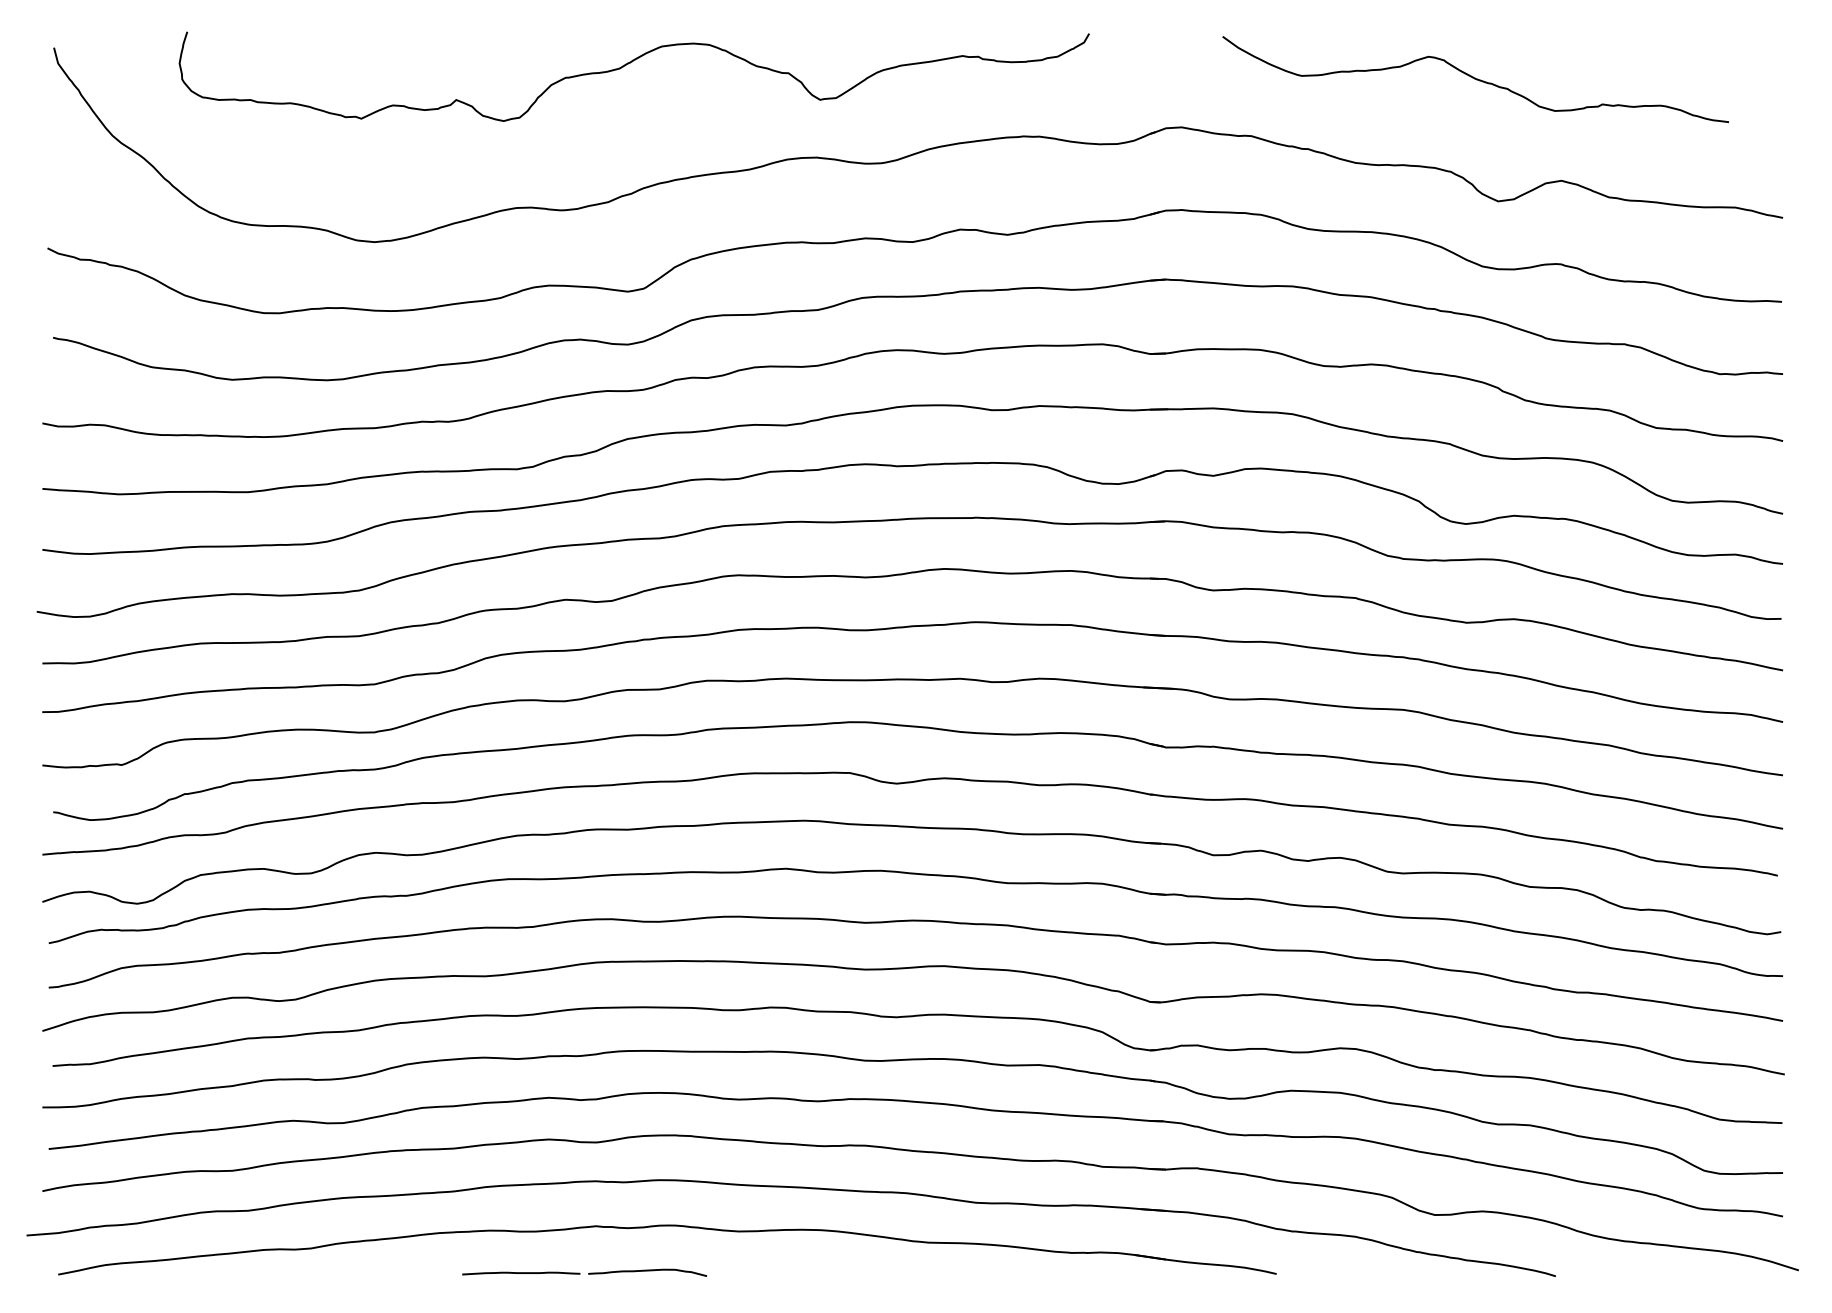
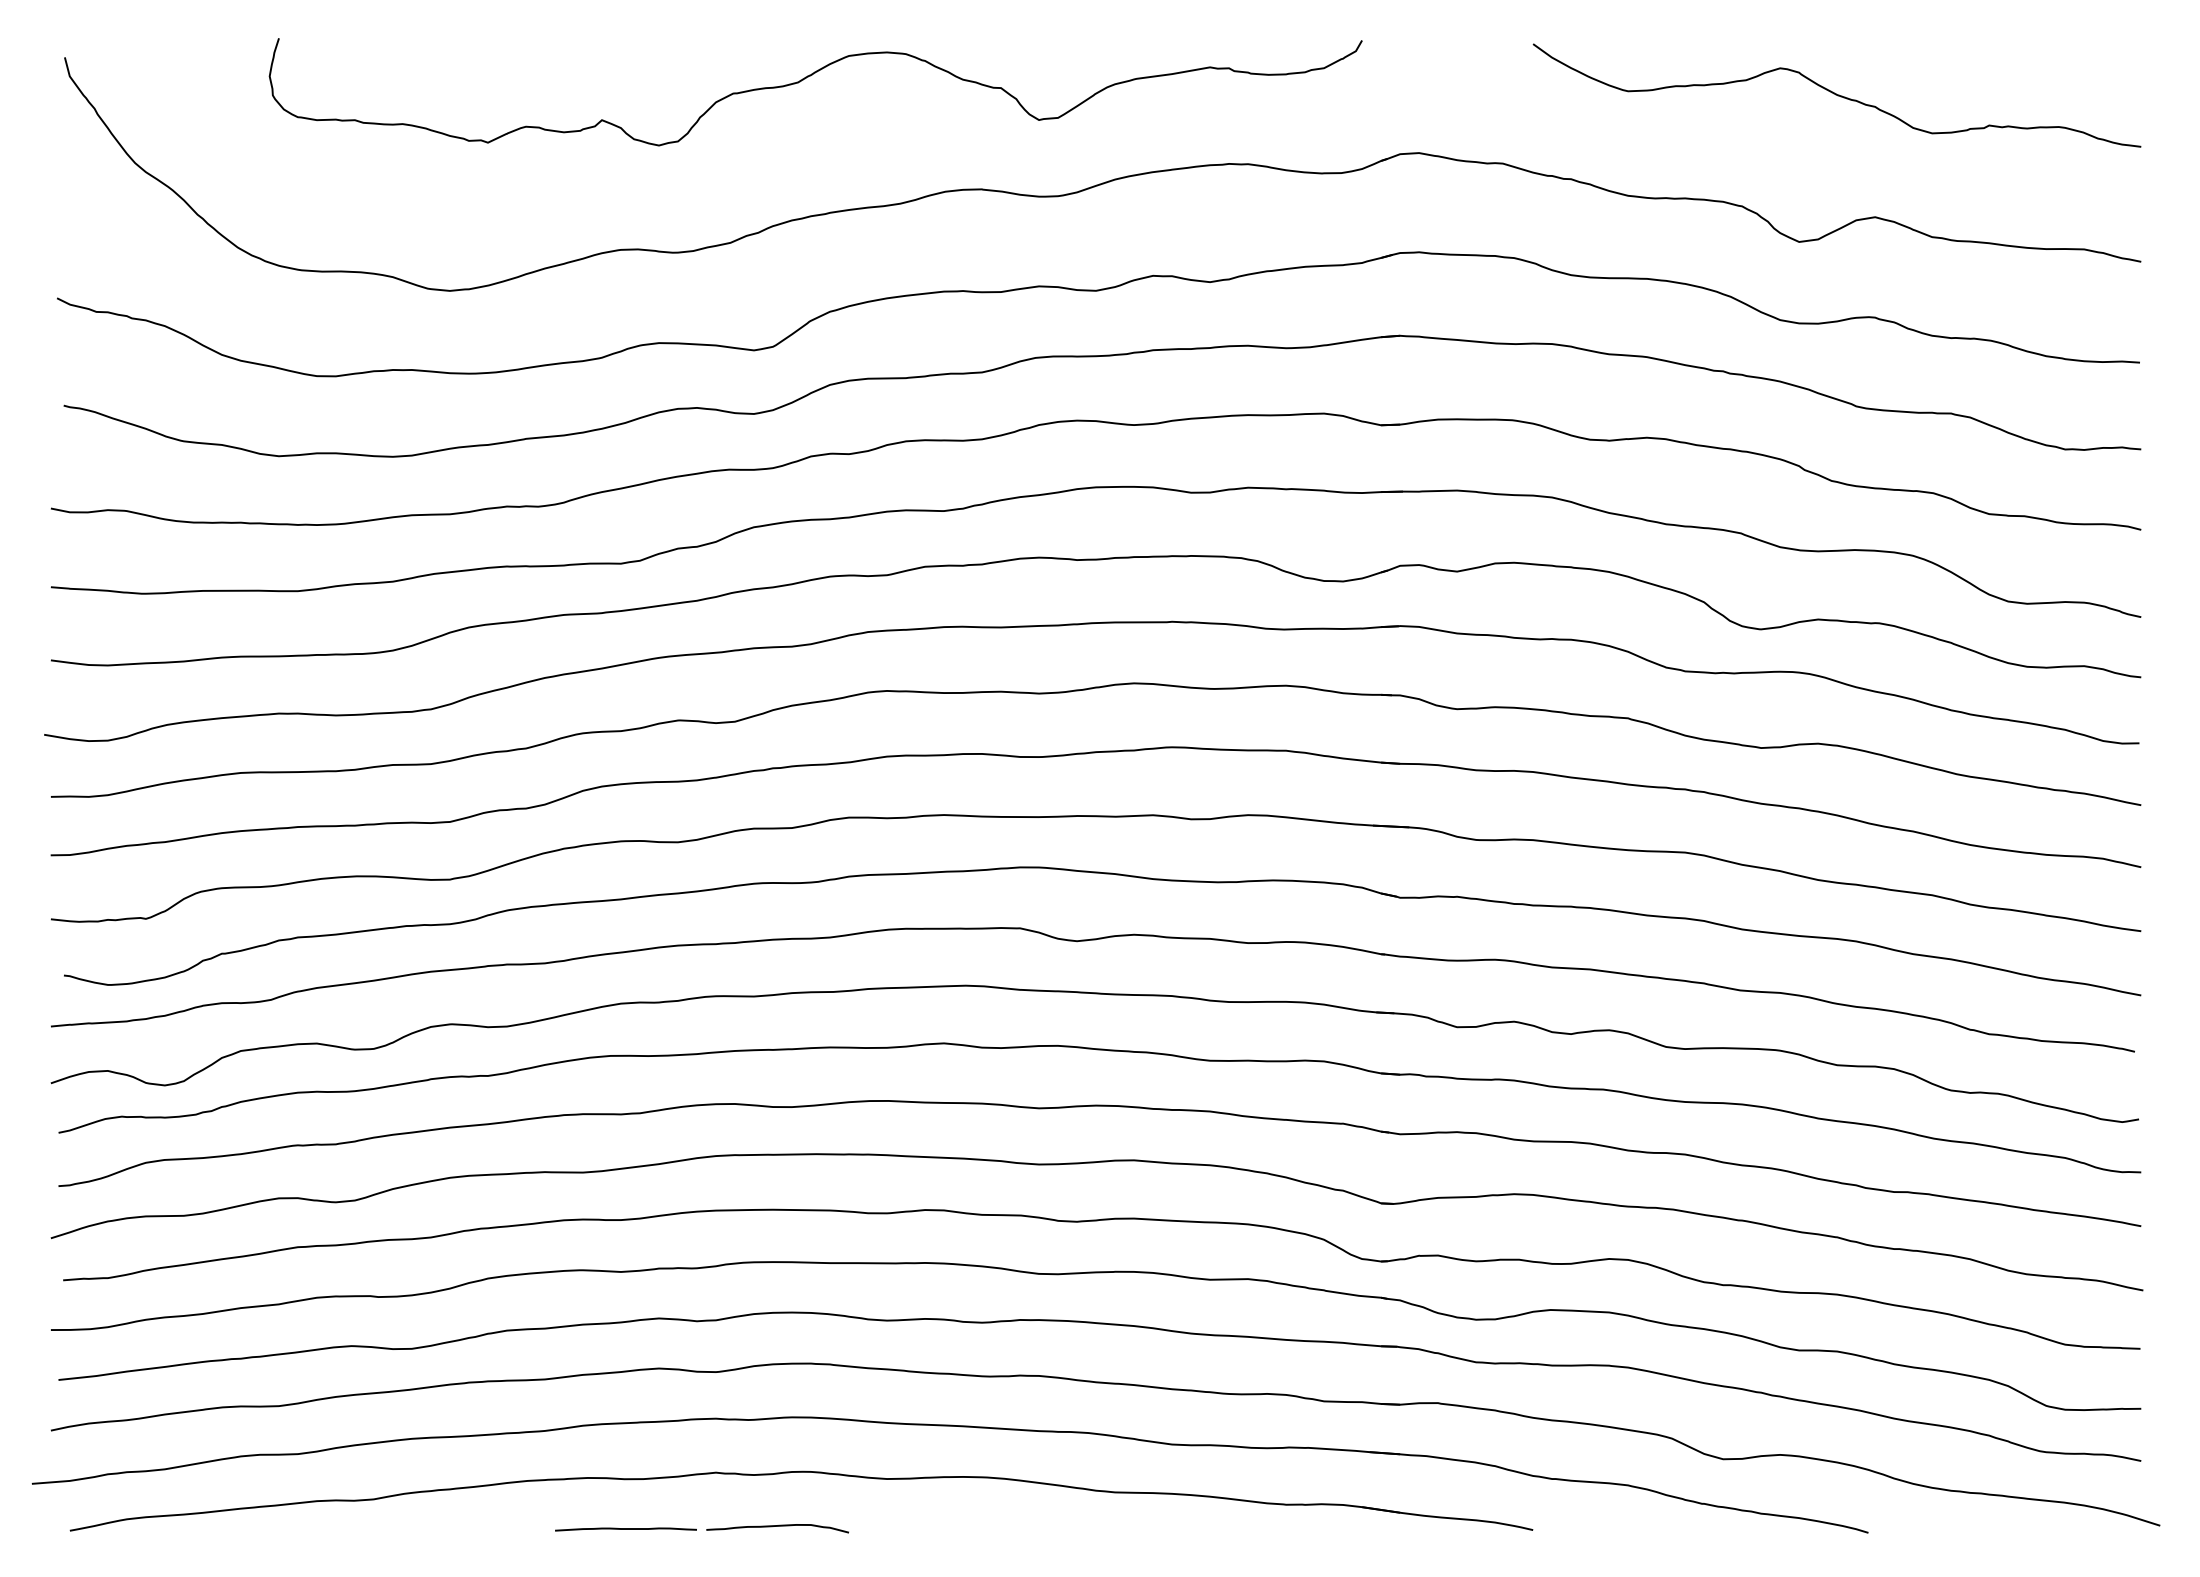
curve: (625, 66) -> (805, 79), moved
curve: (1475, 79) -> (1836, 95), moved

